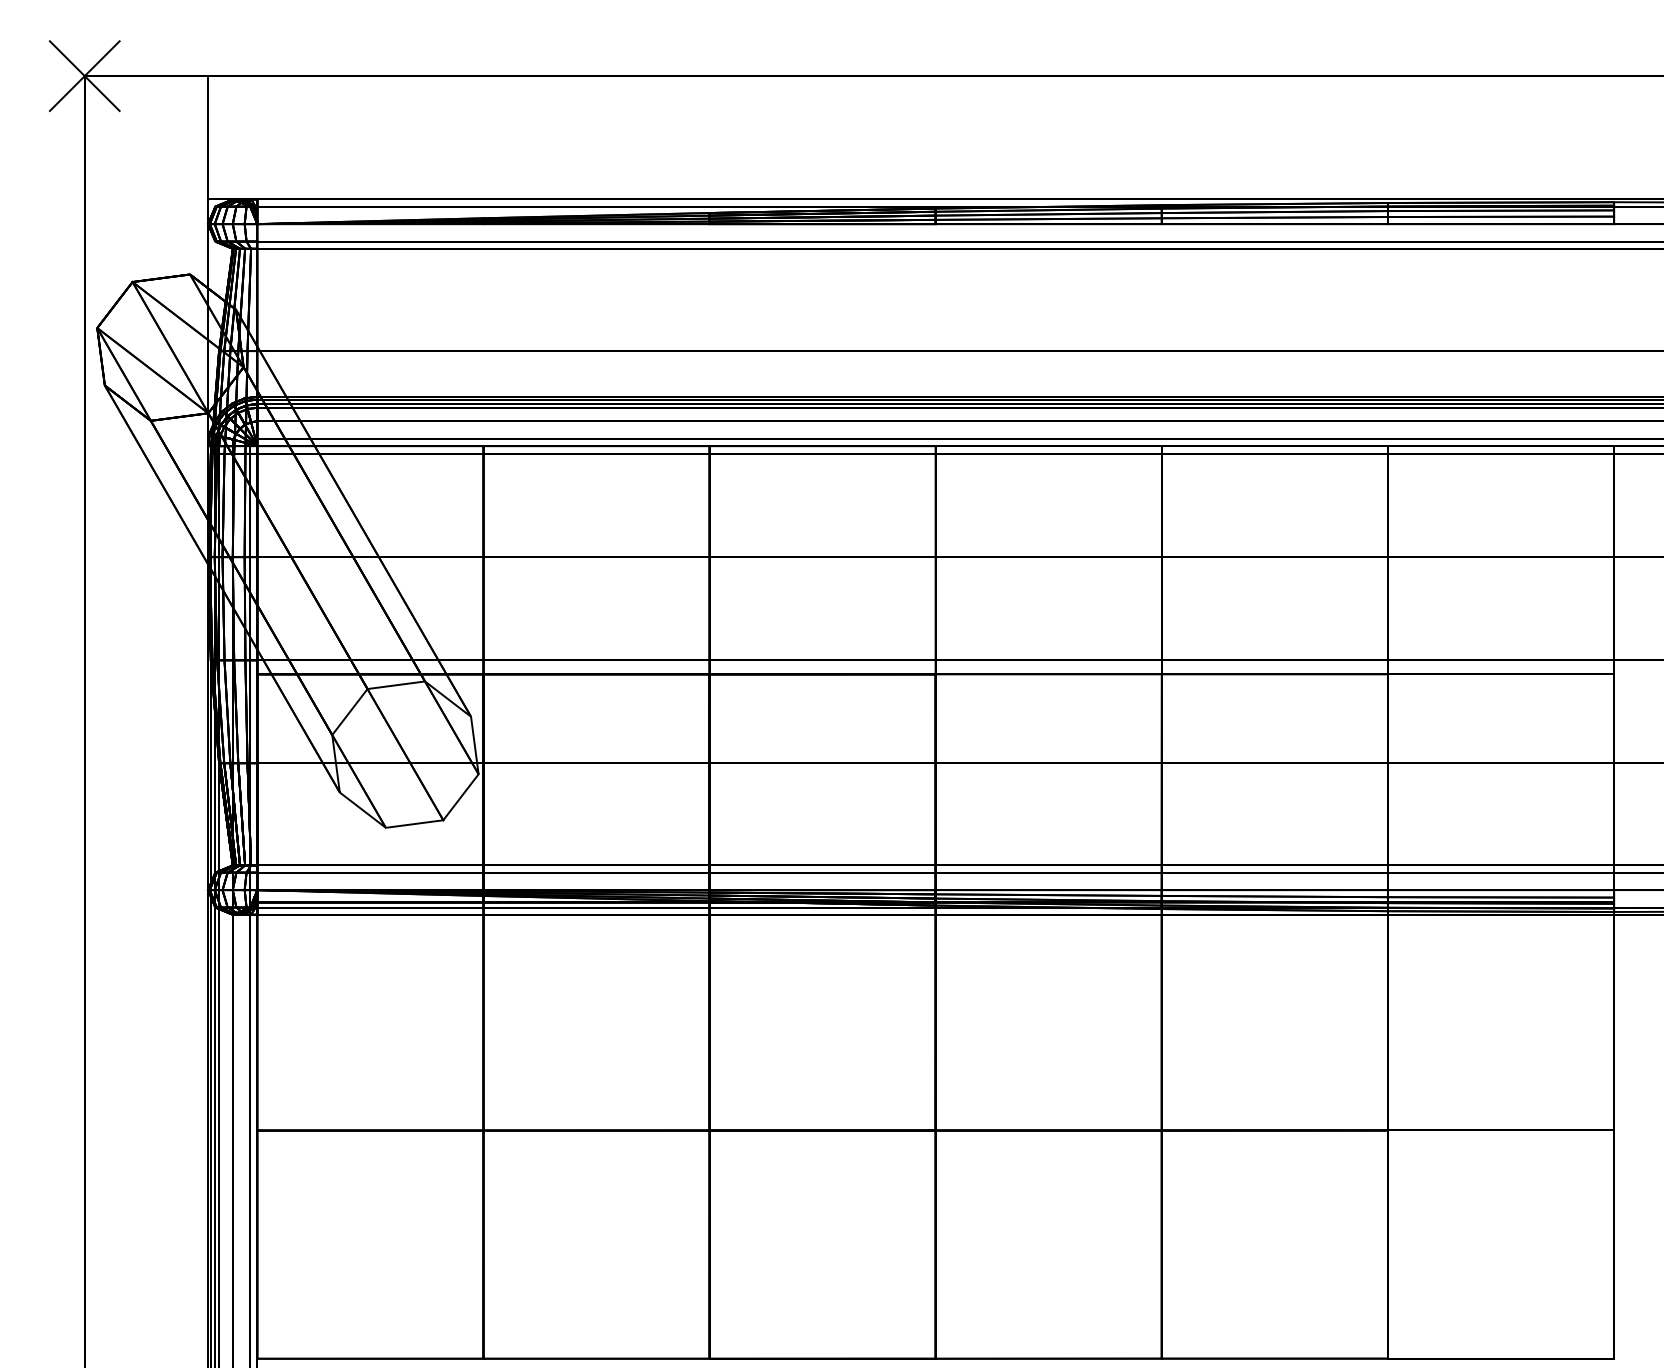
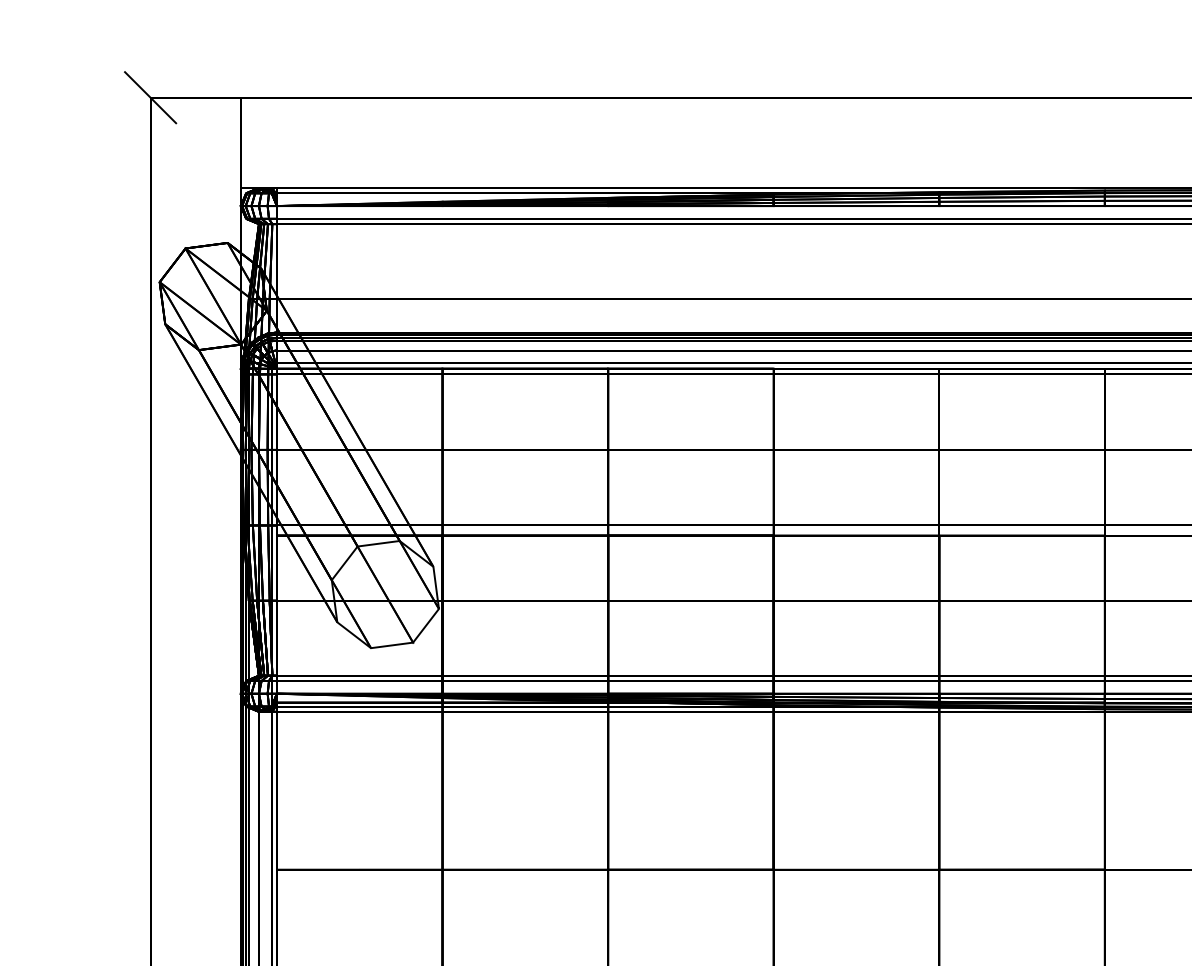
line: (84, 76) -> (150, 97), removed

